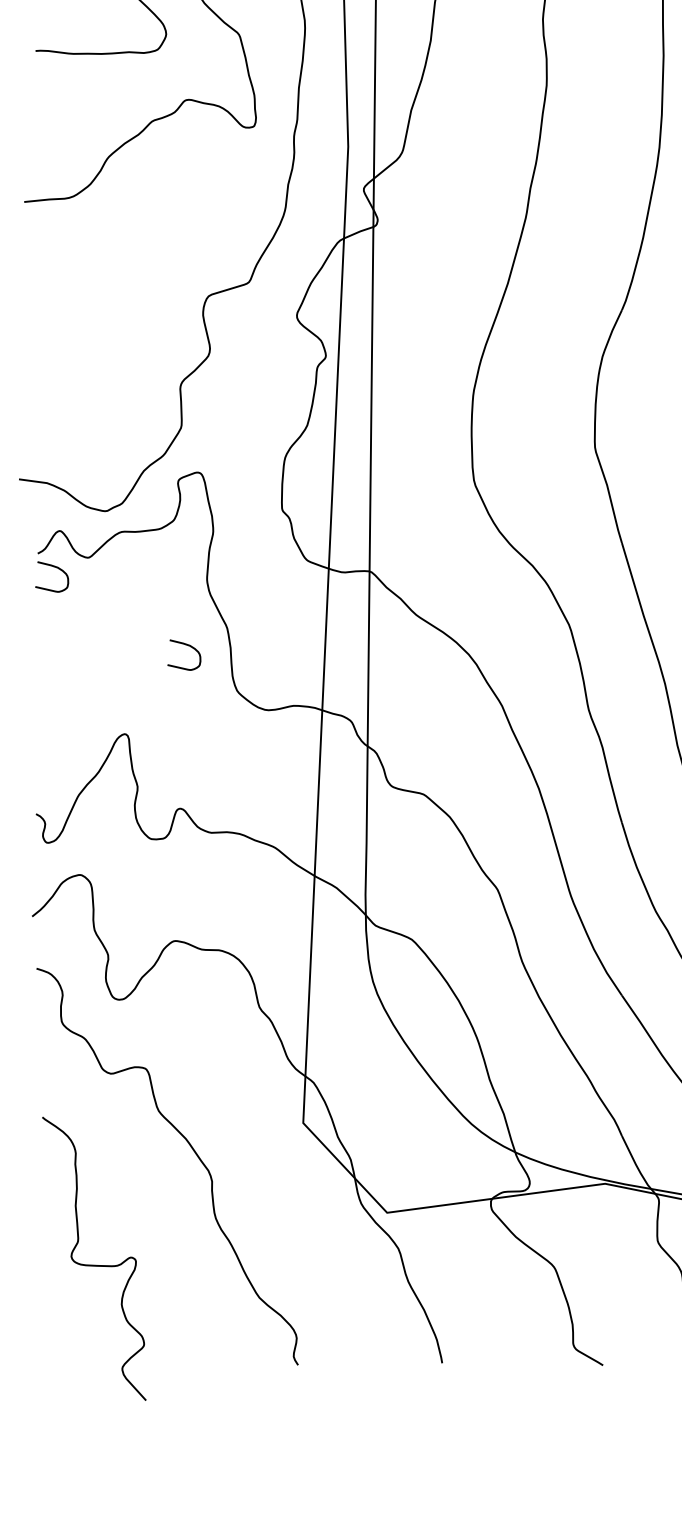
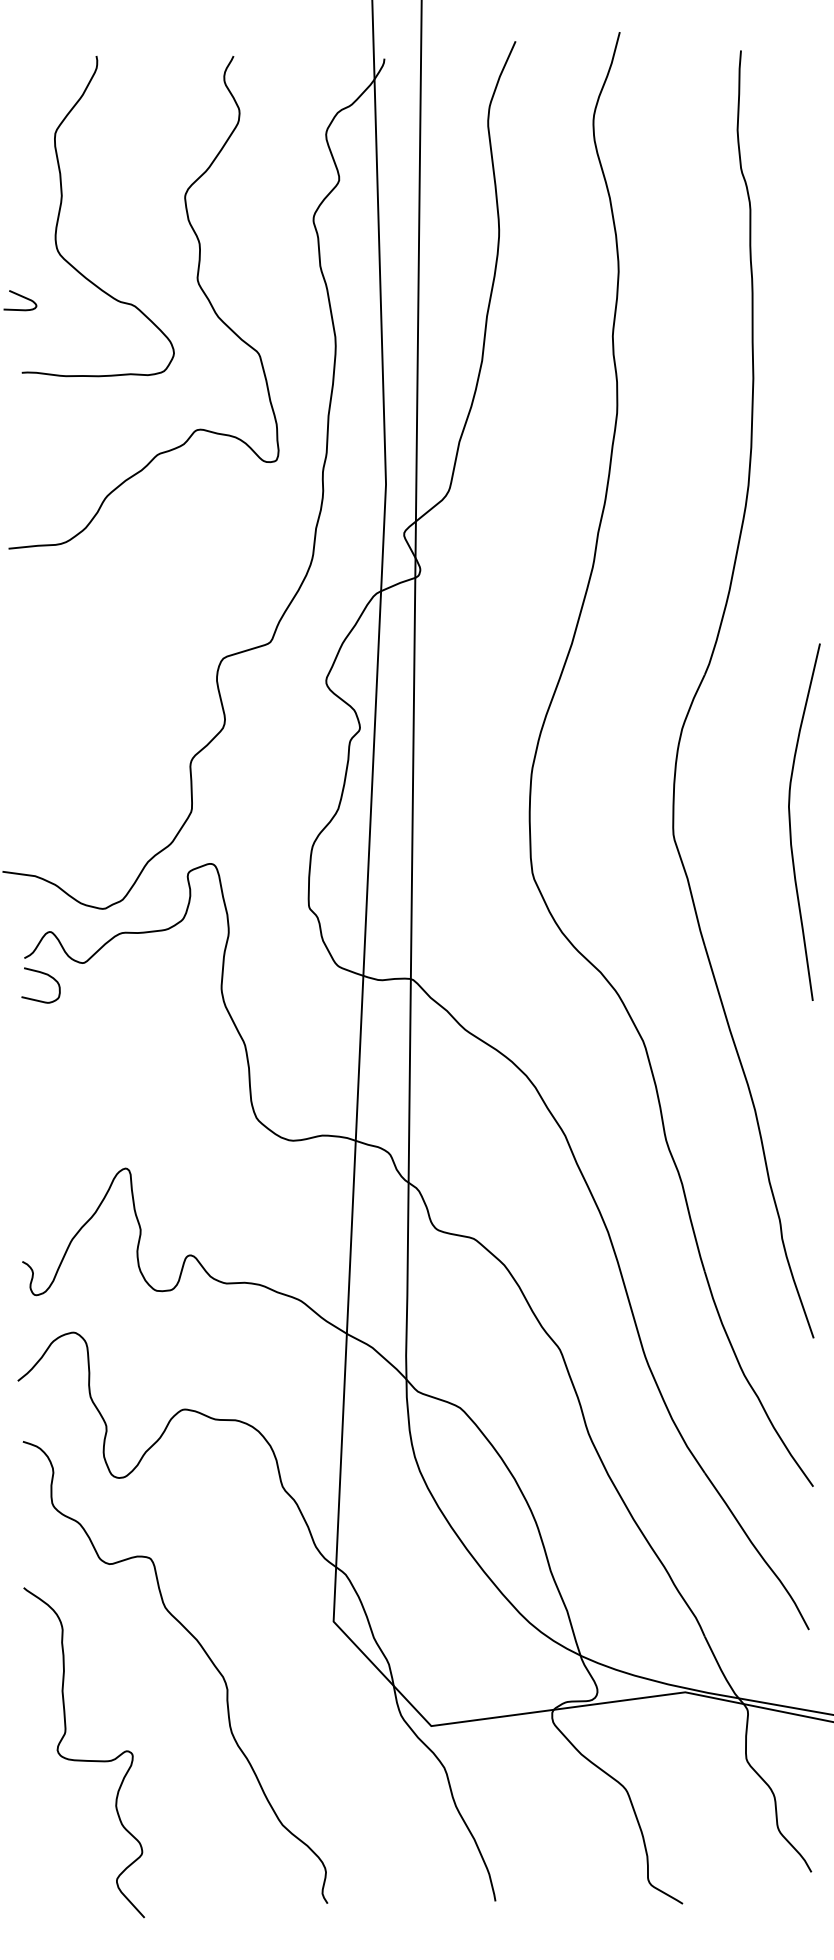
curve: (186, 645) -> (197, 1065), removed
curve: (93, 1264) -> (83, 1759), moved

